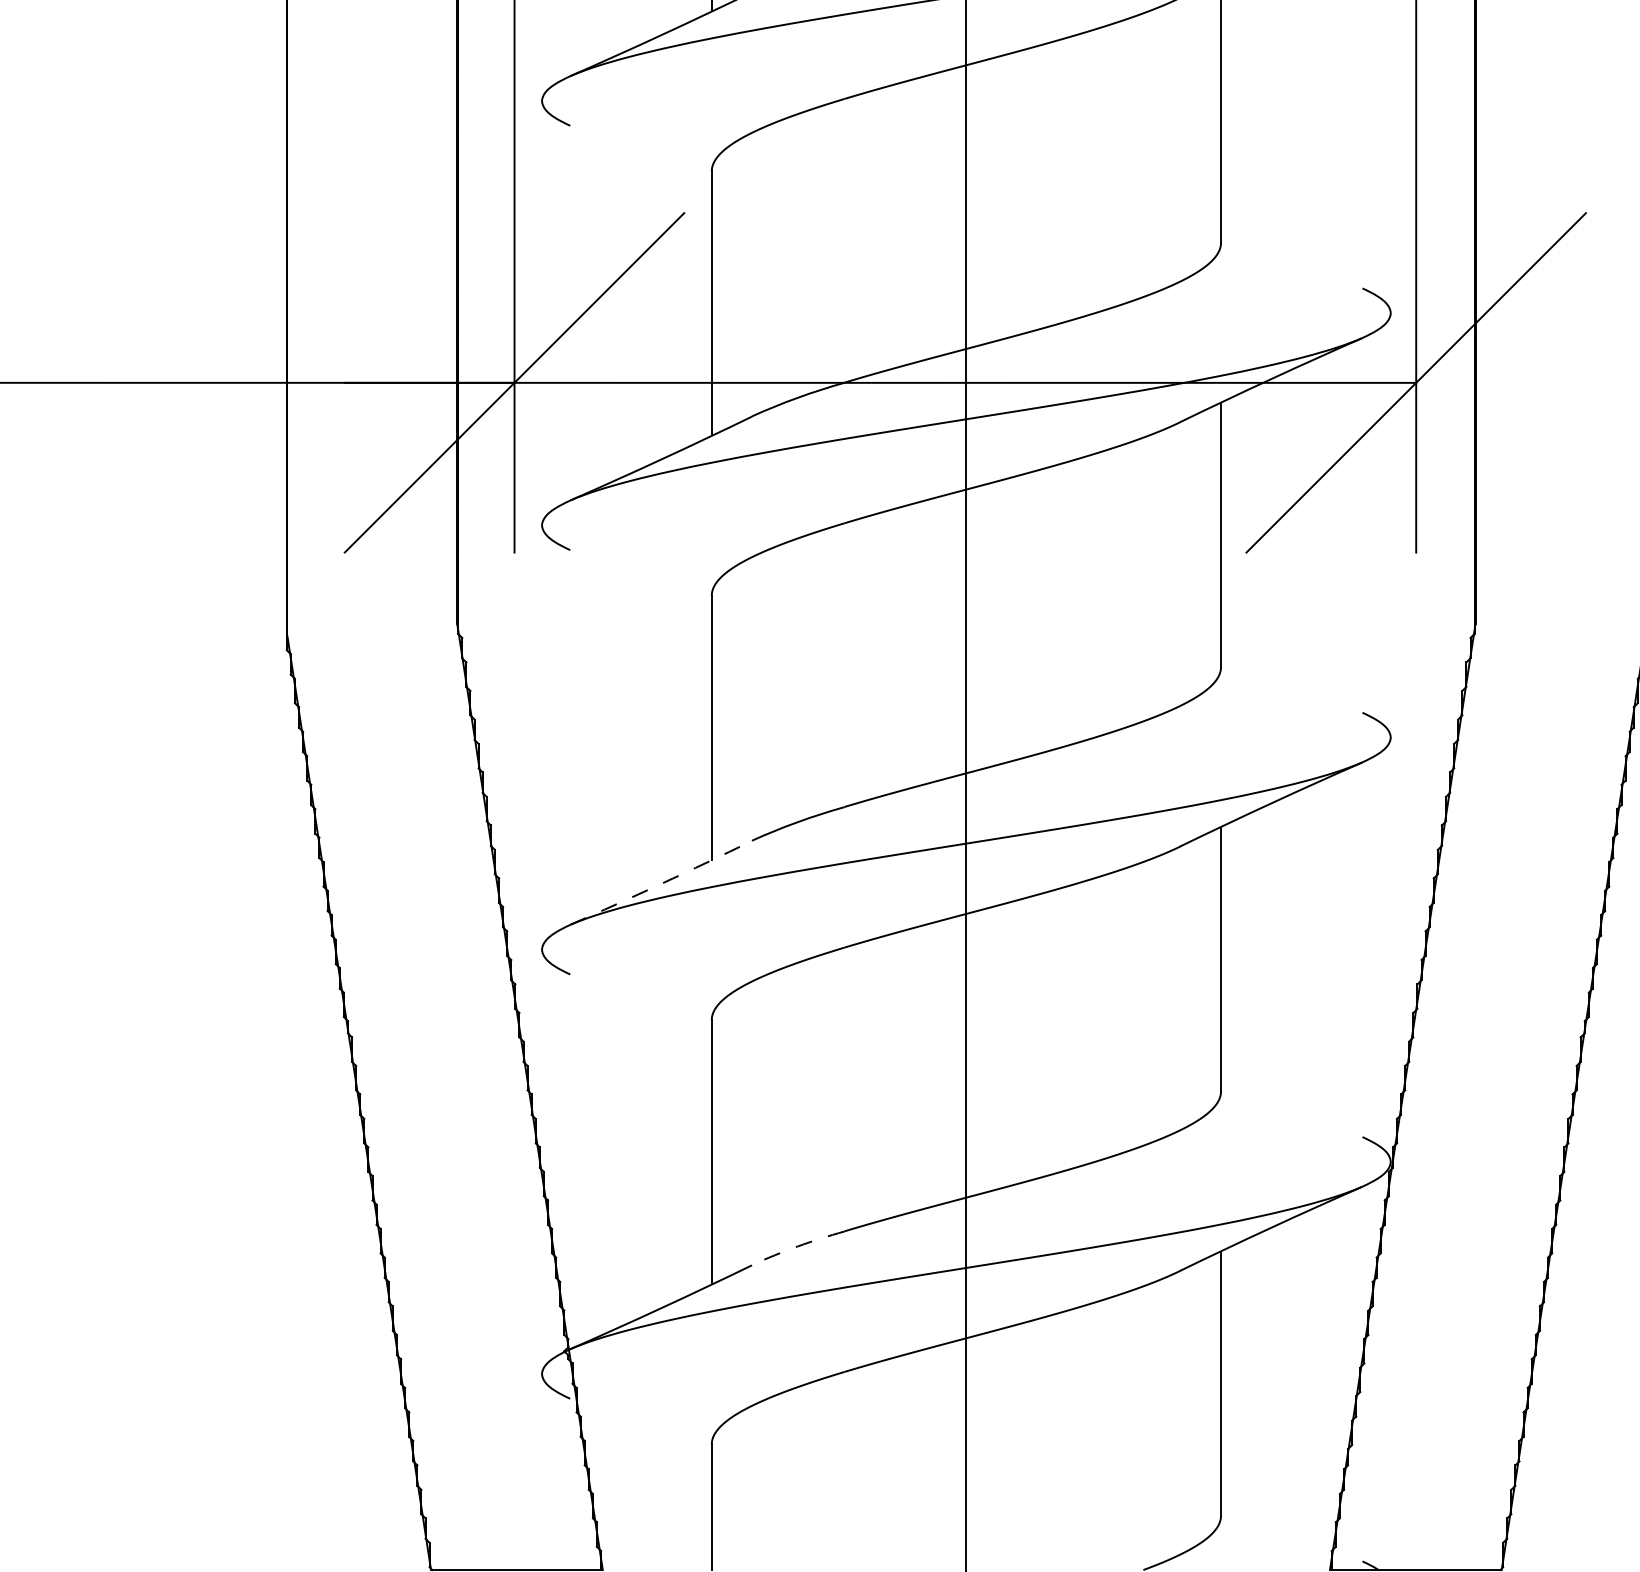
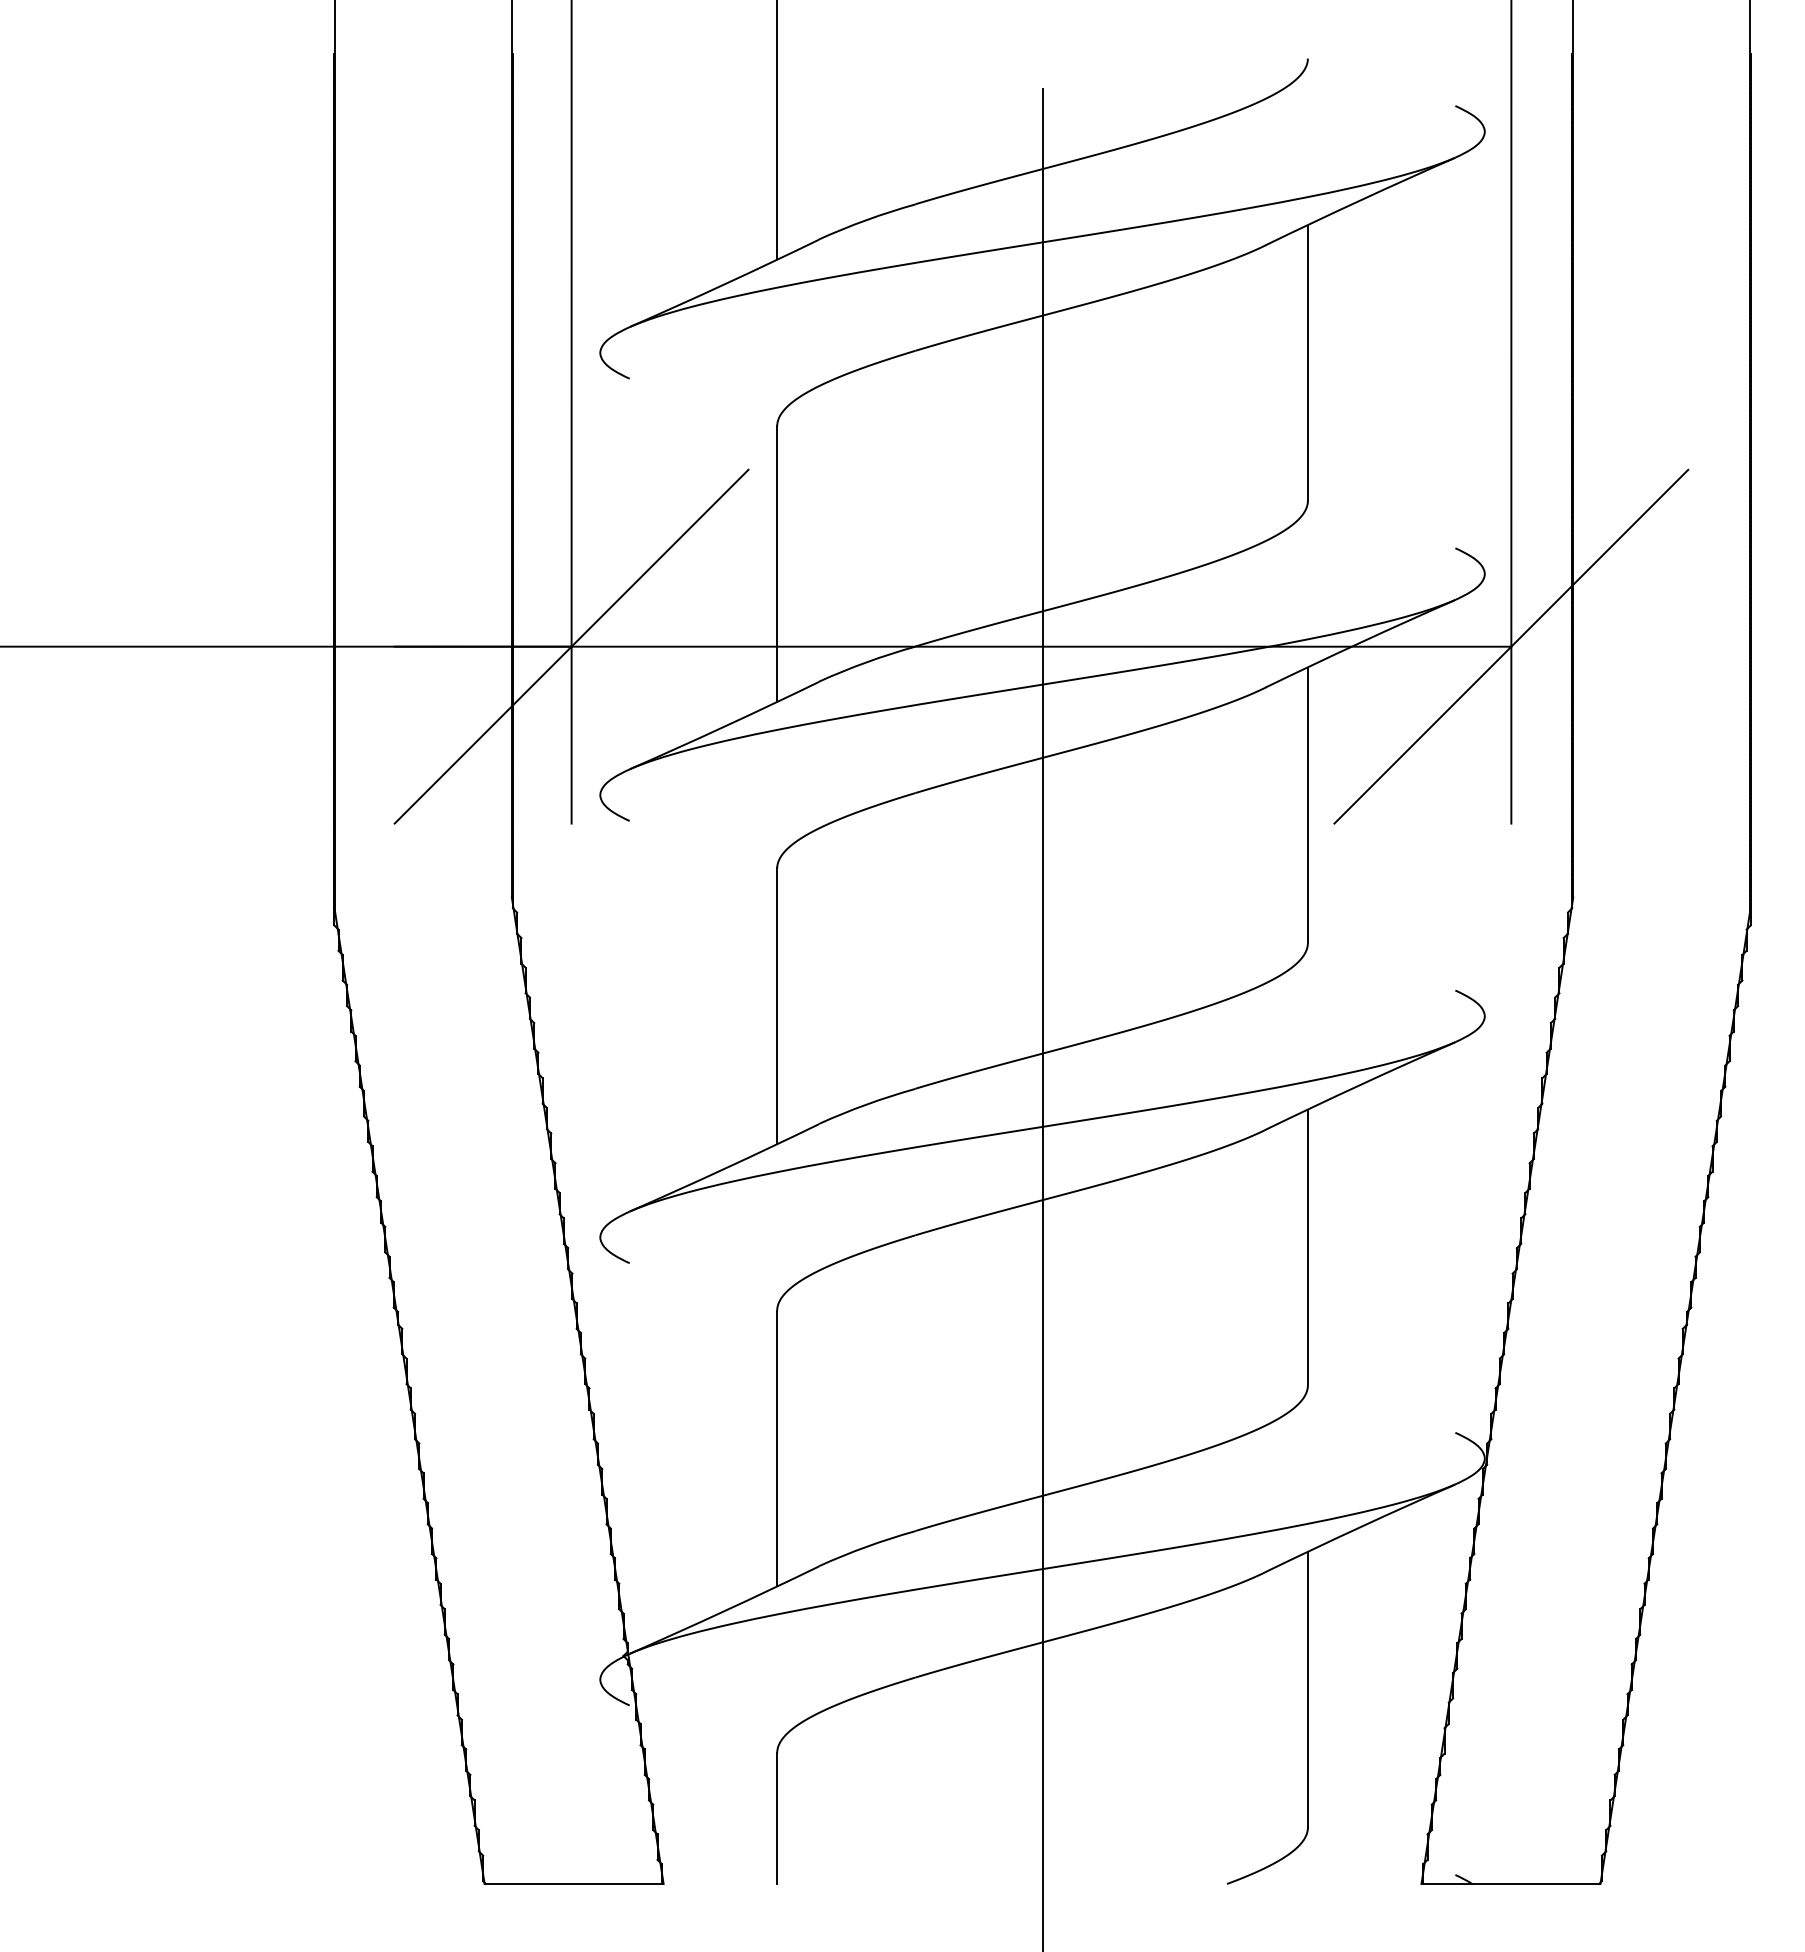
arc: (661, 883) -> (724, 1168), dashed -> solid
arc: (797, 1246) -> (866, 1546), dashed -> solid

